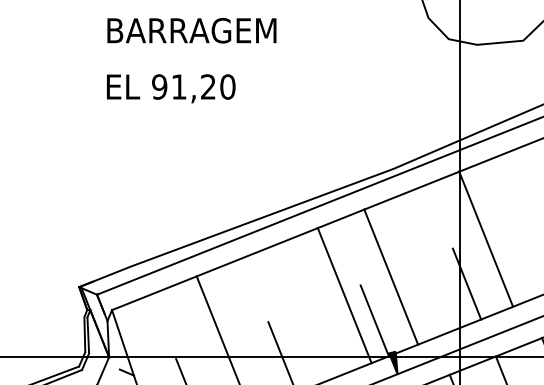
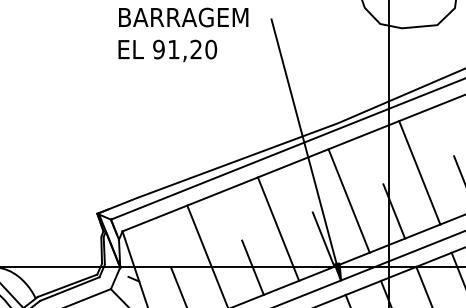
text: (170, 88) -> (167, 50), moved
line: (352, 203) -> (306, 149), added
line: (485, 238) -> (419, 172), moved
line: (390, 276) -> (348, 200), moved
line: (344, 294) -> (278, 228), moved

